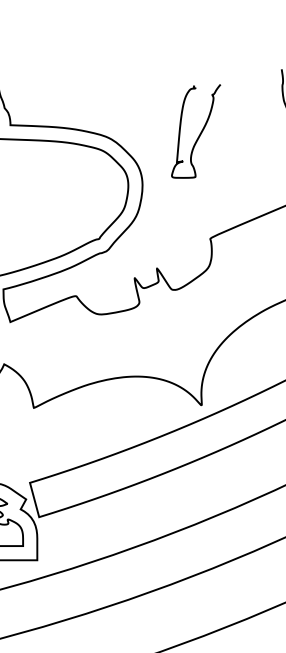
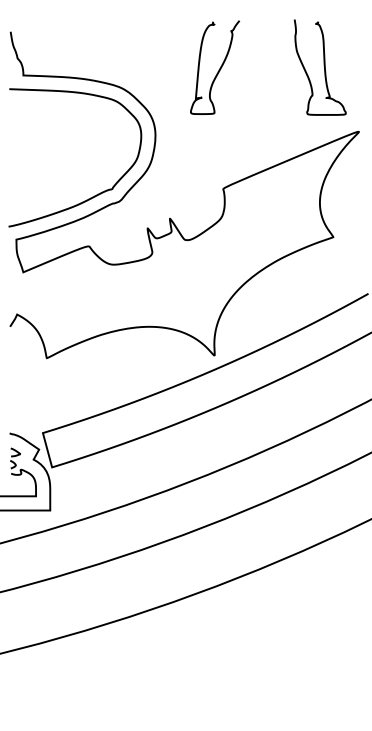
curve: (200, 132) -> (219, 68), moved

